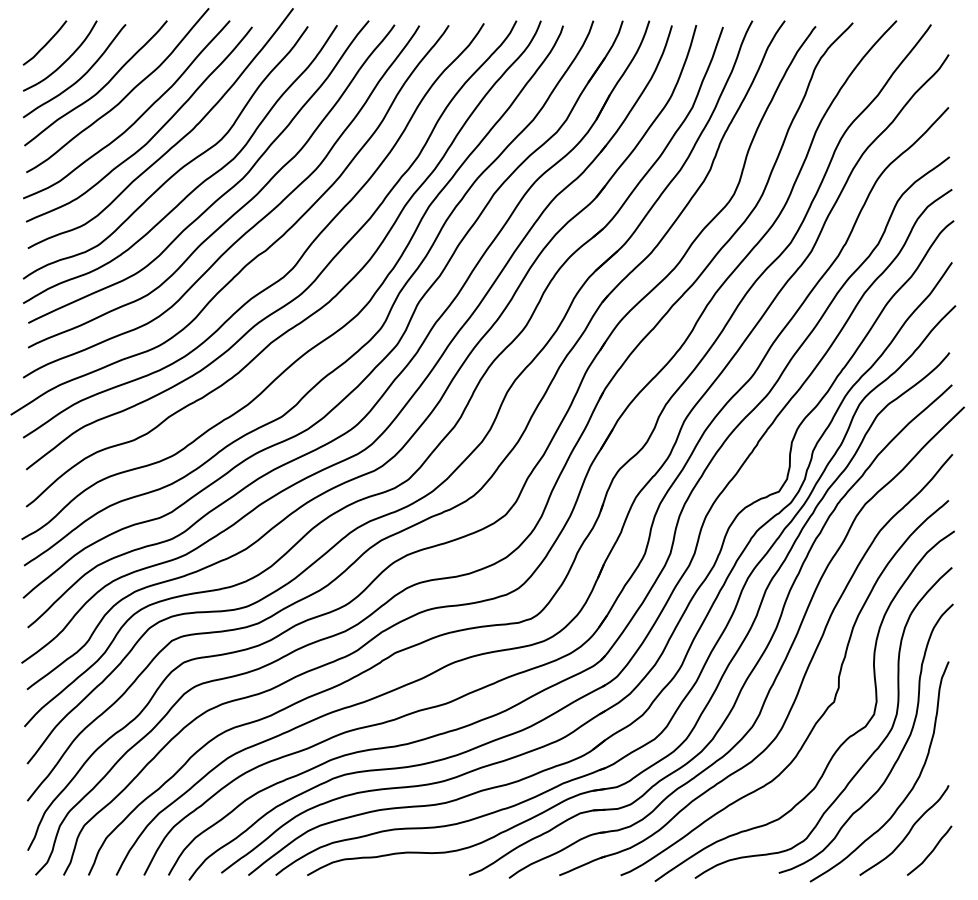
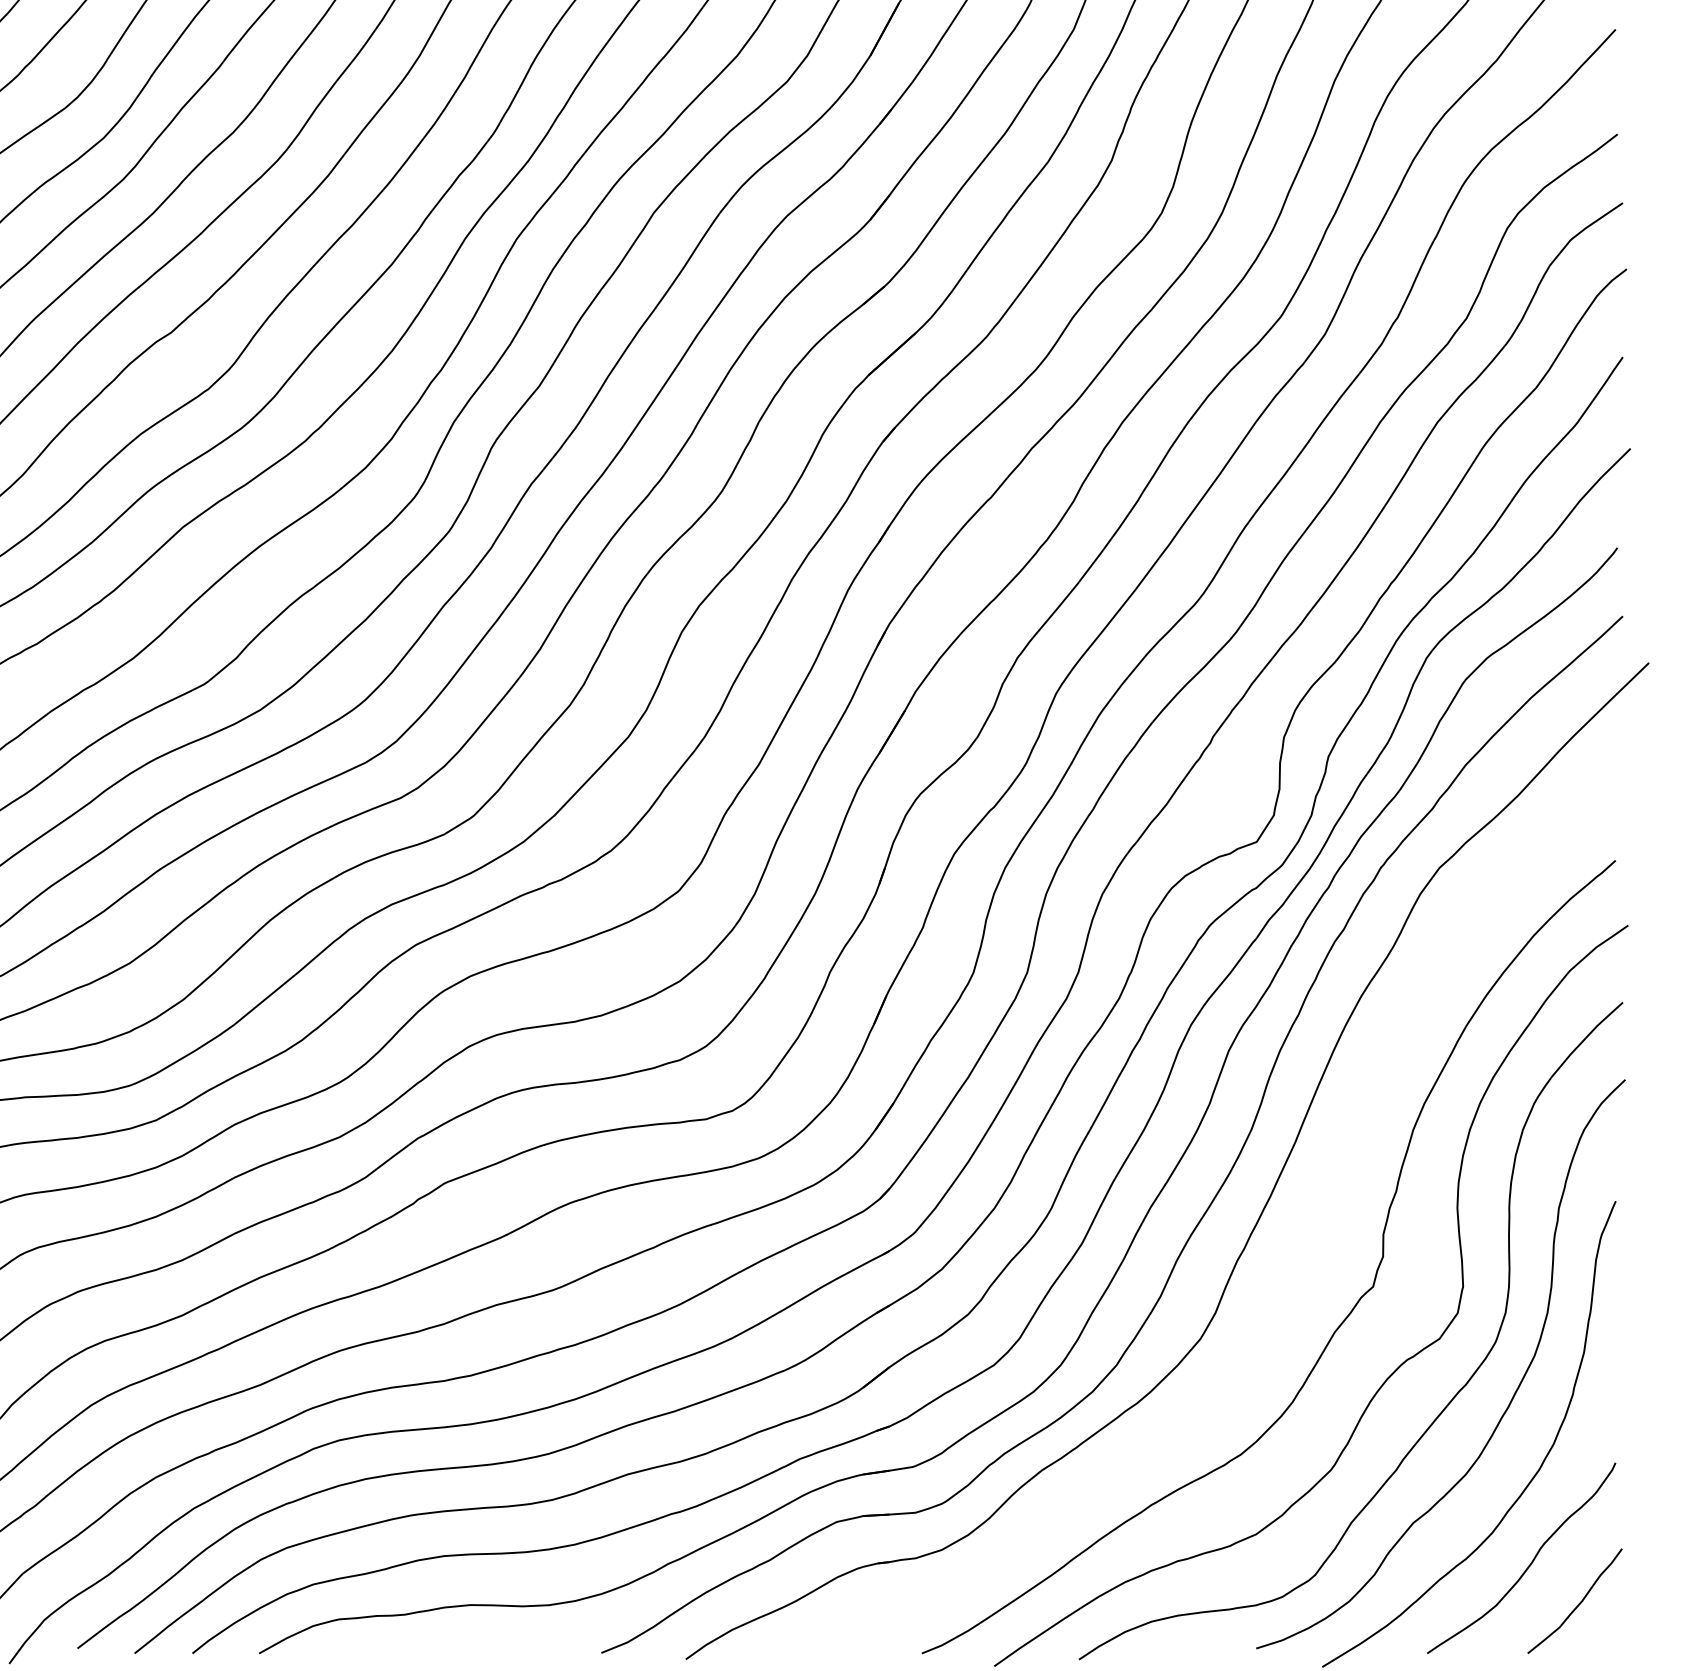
part: (799, 685) -> (1300, 1251), removed

